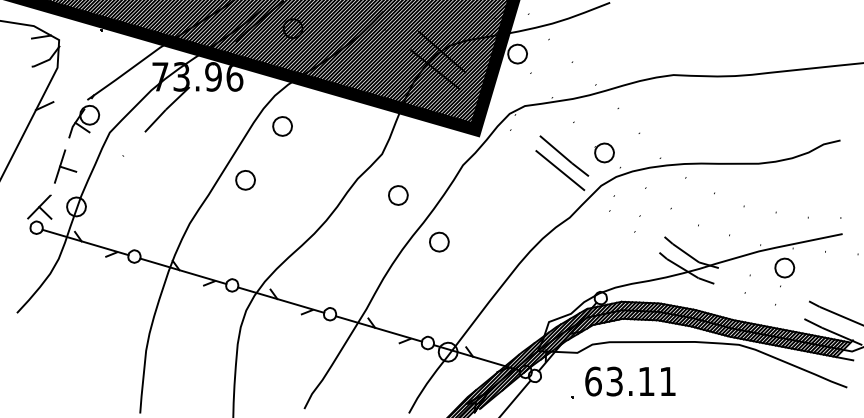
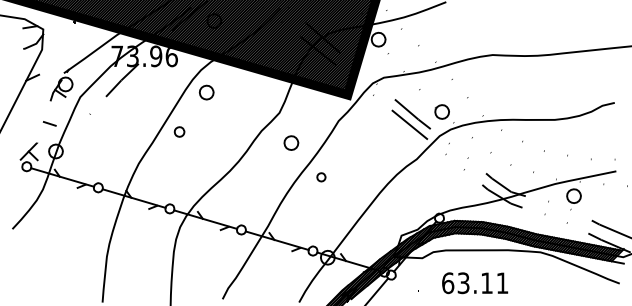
line: (59, 165) -> (43, 121), removed
part: (245, 179) -> (179, 131), size x0.7
part: (439, 242) -> (321, 177), size x0.6
text: (630, 381) -> (475, 283), moved

